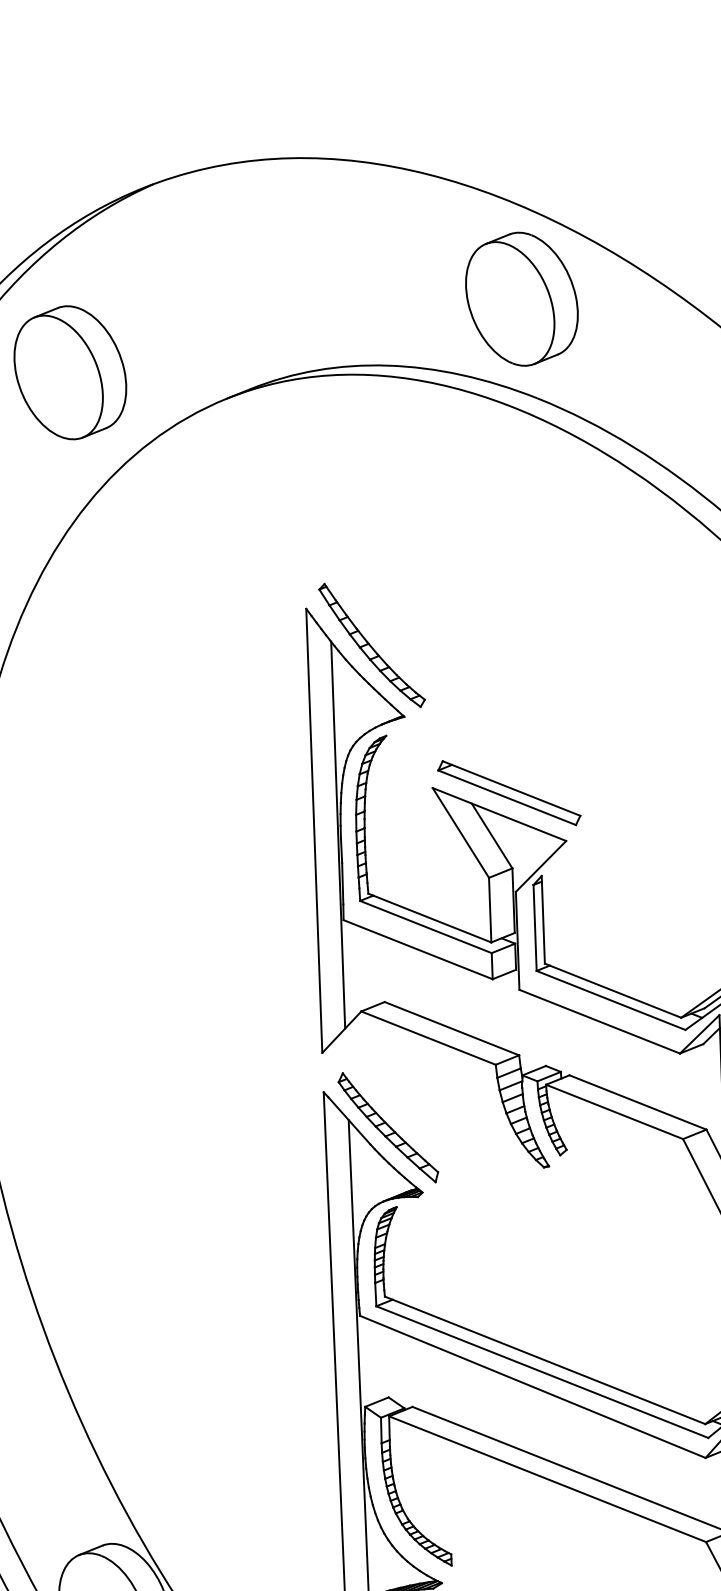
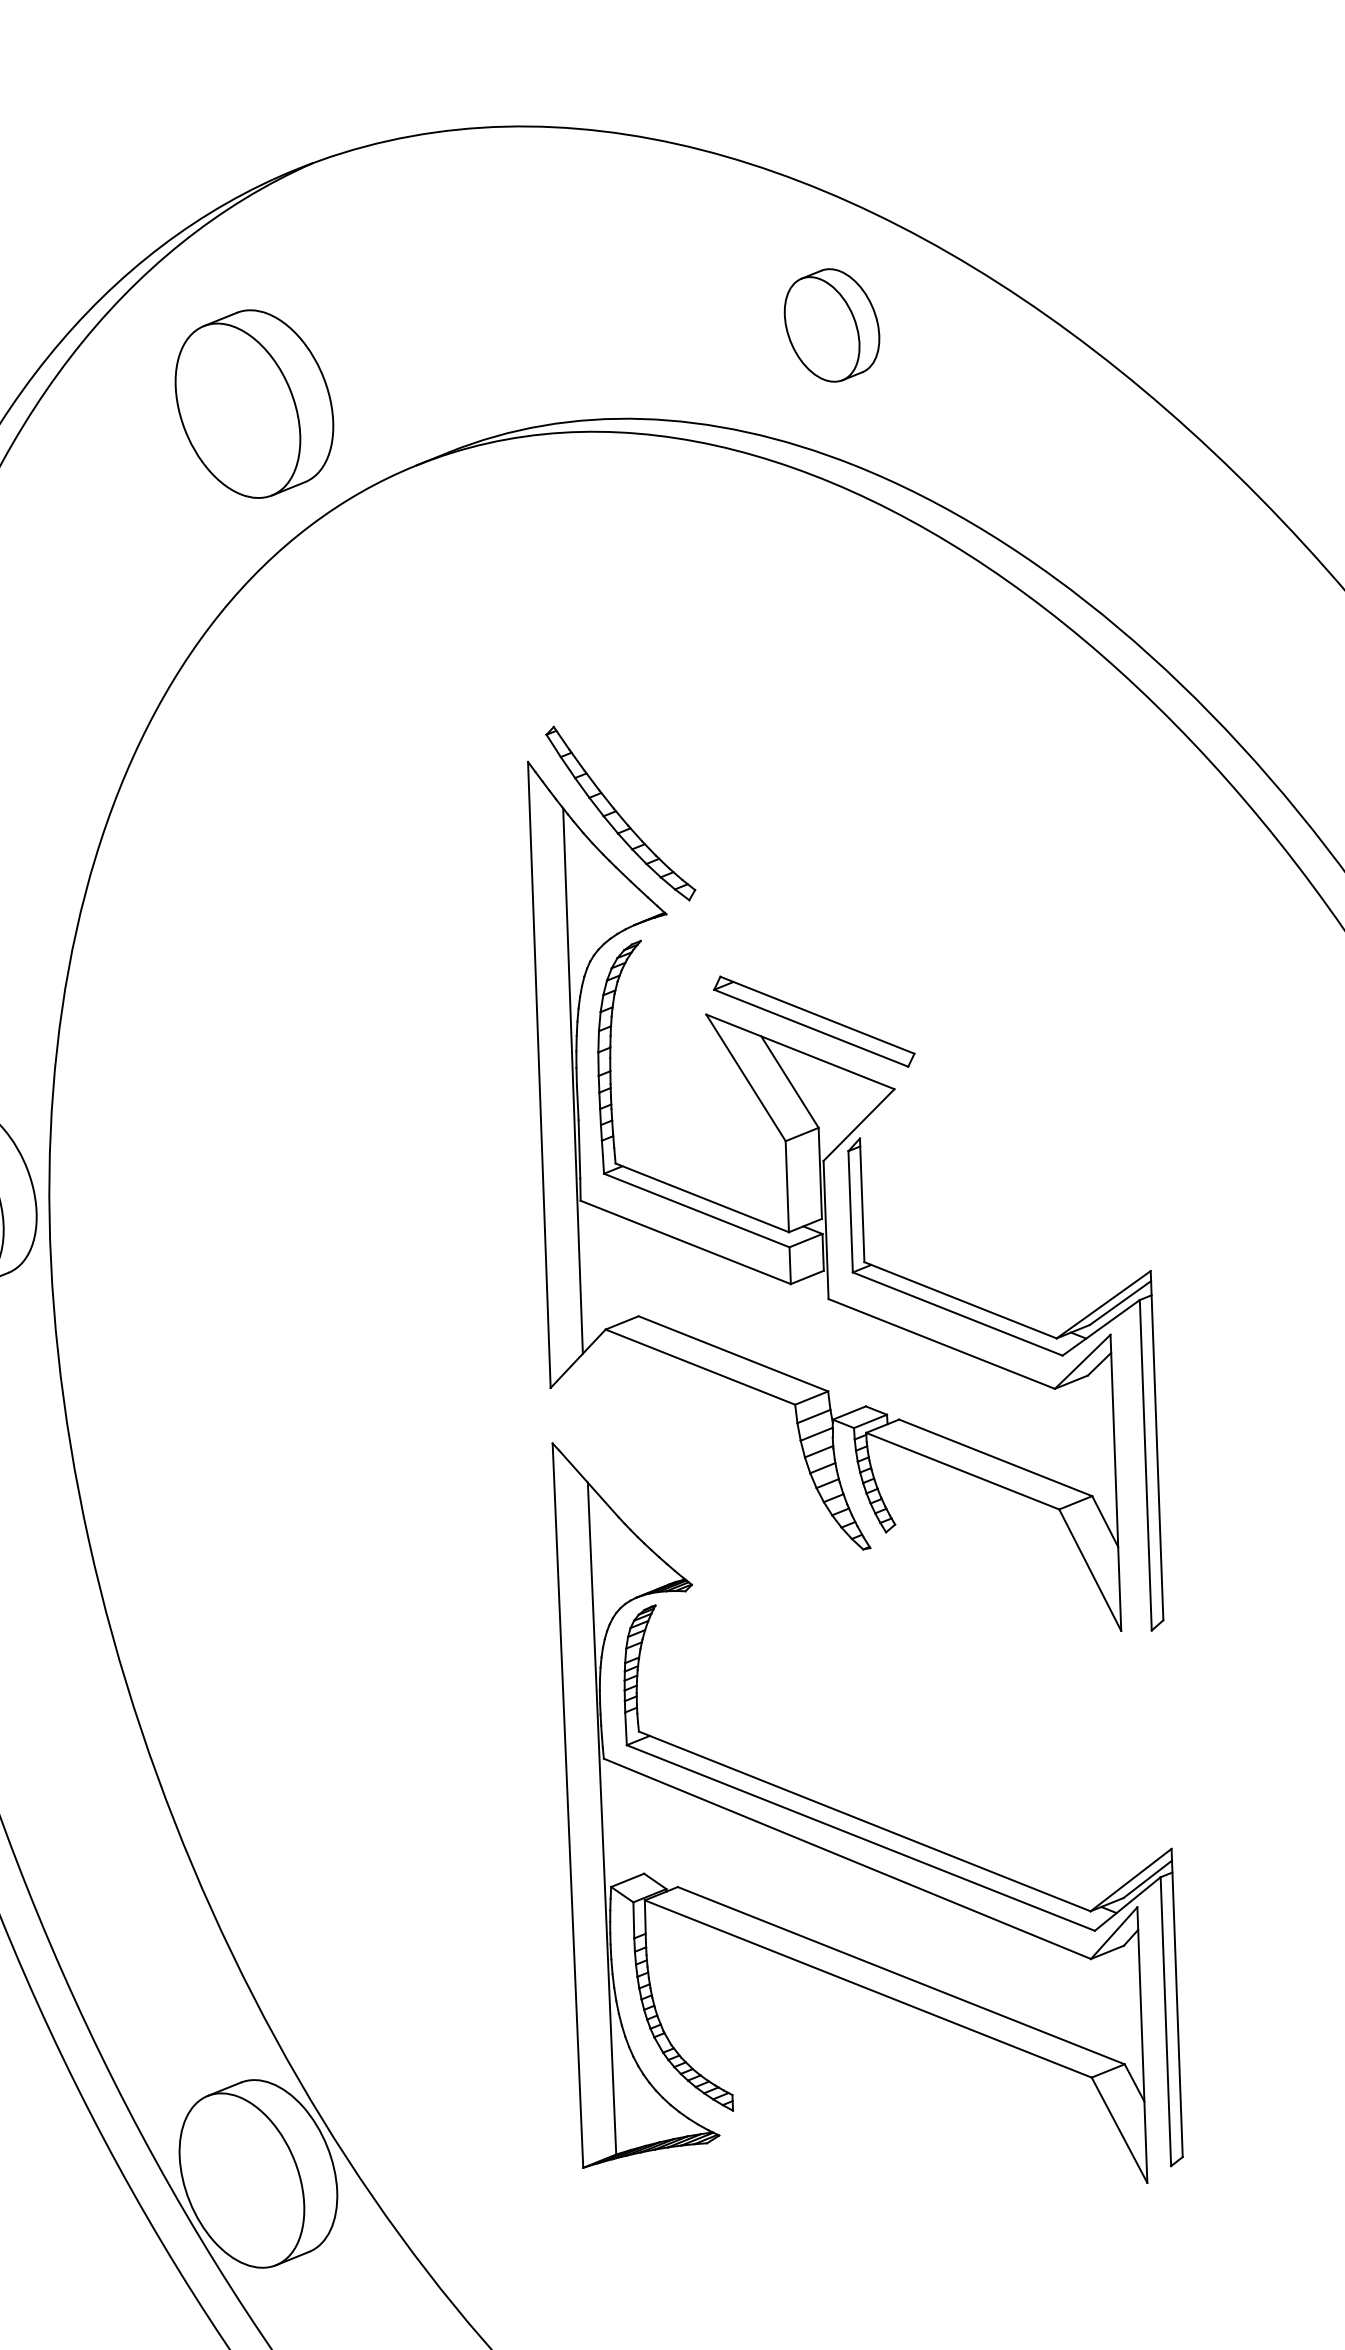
part: (521, 299) -> (831, 325), size x0.6
part: (70, 372) -> (254, 403), moved
part: (388, 1127) -> (643, 1493), removed

